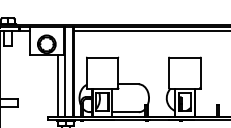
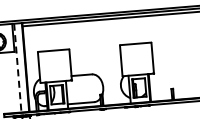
line: (65, 71) -> (17, 67), solid -> dashed
line: (58, 85) -> (11, 82), removed

